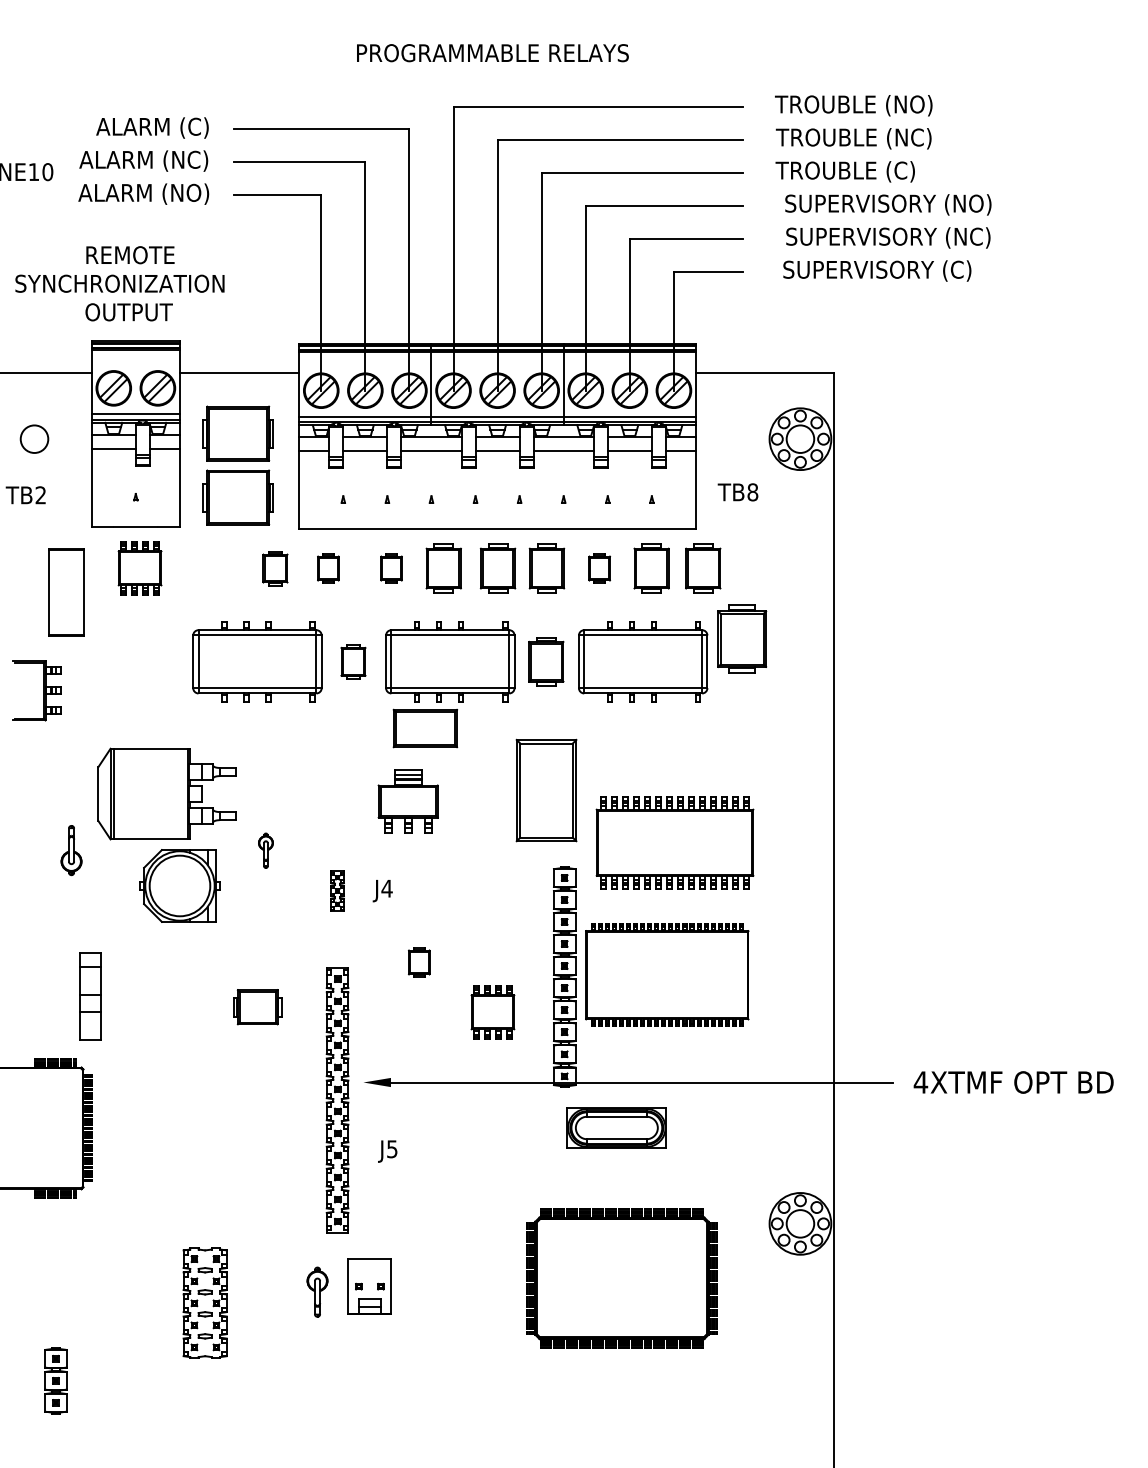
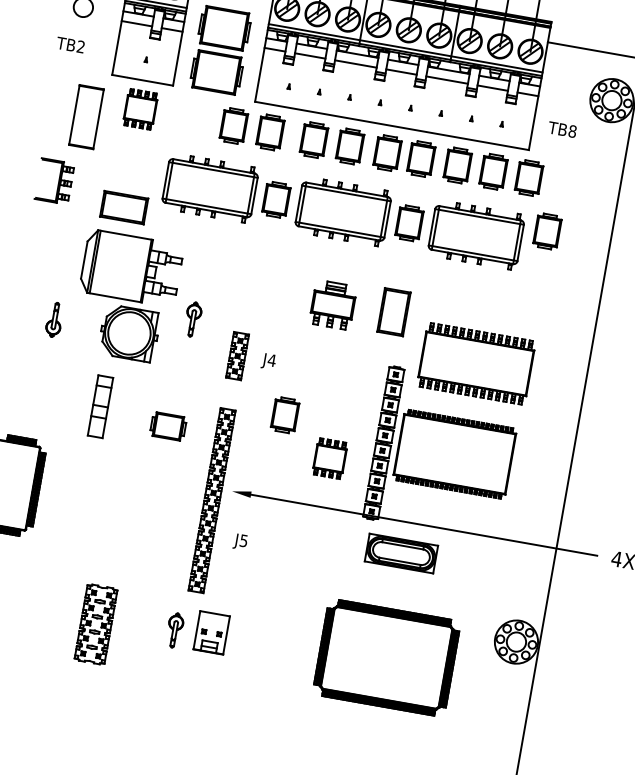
part: (275, 568) -> (233, 125), size x1.43
part: (328, 568) -> (270, 132), size x1.67
part: (391, 568) -> (314, 140), size x1.67
part: (599, 568) -> (457, 165), size x1.67
part: (742, 638) -> (547, 231), size x0.71
part: (353, 661) -> (276, 199), size x1.43
part: (425, 728) -> (124, 207), moved
part: (546, 790) -> (393, 312), size x0.62
part: (407, 801) -> (332, 304), moved
part: (71, 850) -> (54, 319), moved
part: (265, 850) -> (192, 319), size x1.43
part: (337, 890) -> (237, 355), size x1.67
part: (419, 962) -> (285, 415), size x1.67
part: (90, 996) -> (100, 406), moved

